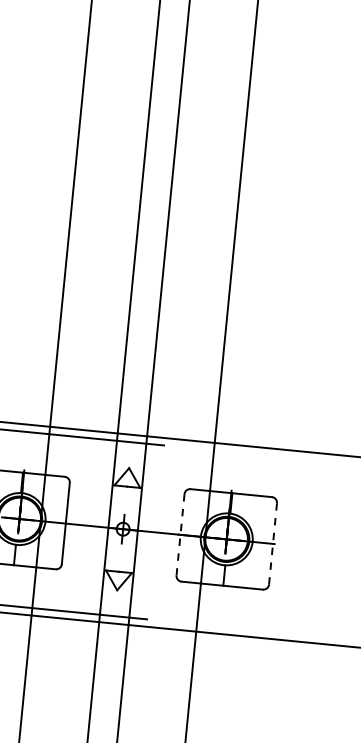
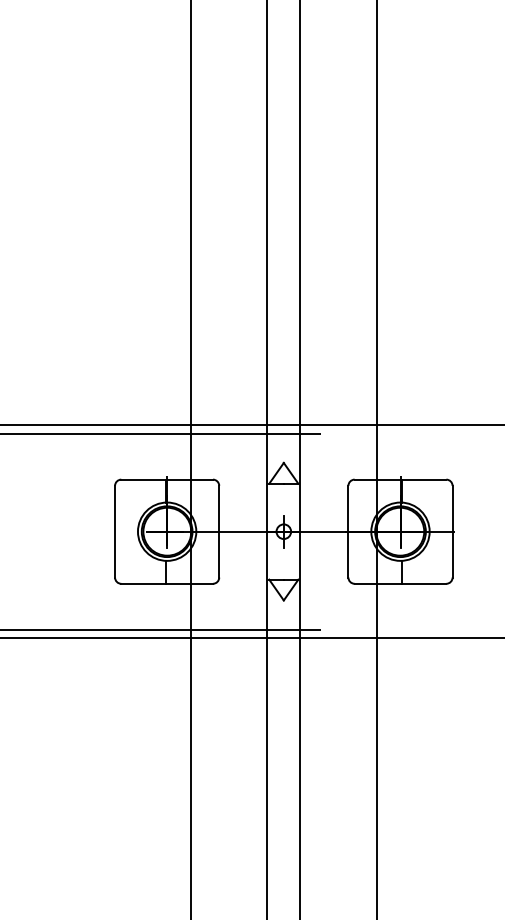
line: (180, 534) -> (348, 531), dashed -> solid
line: (272, 543) -> (452, 531), dashed -> solid

